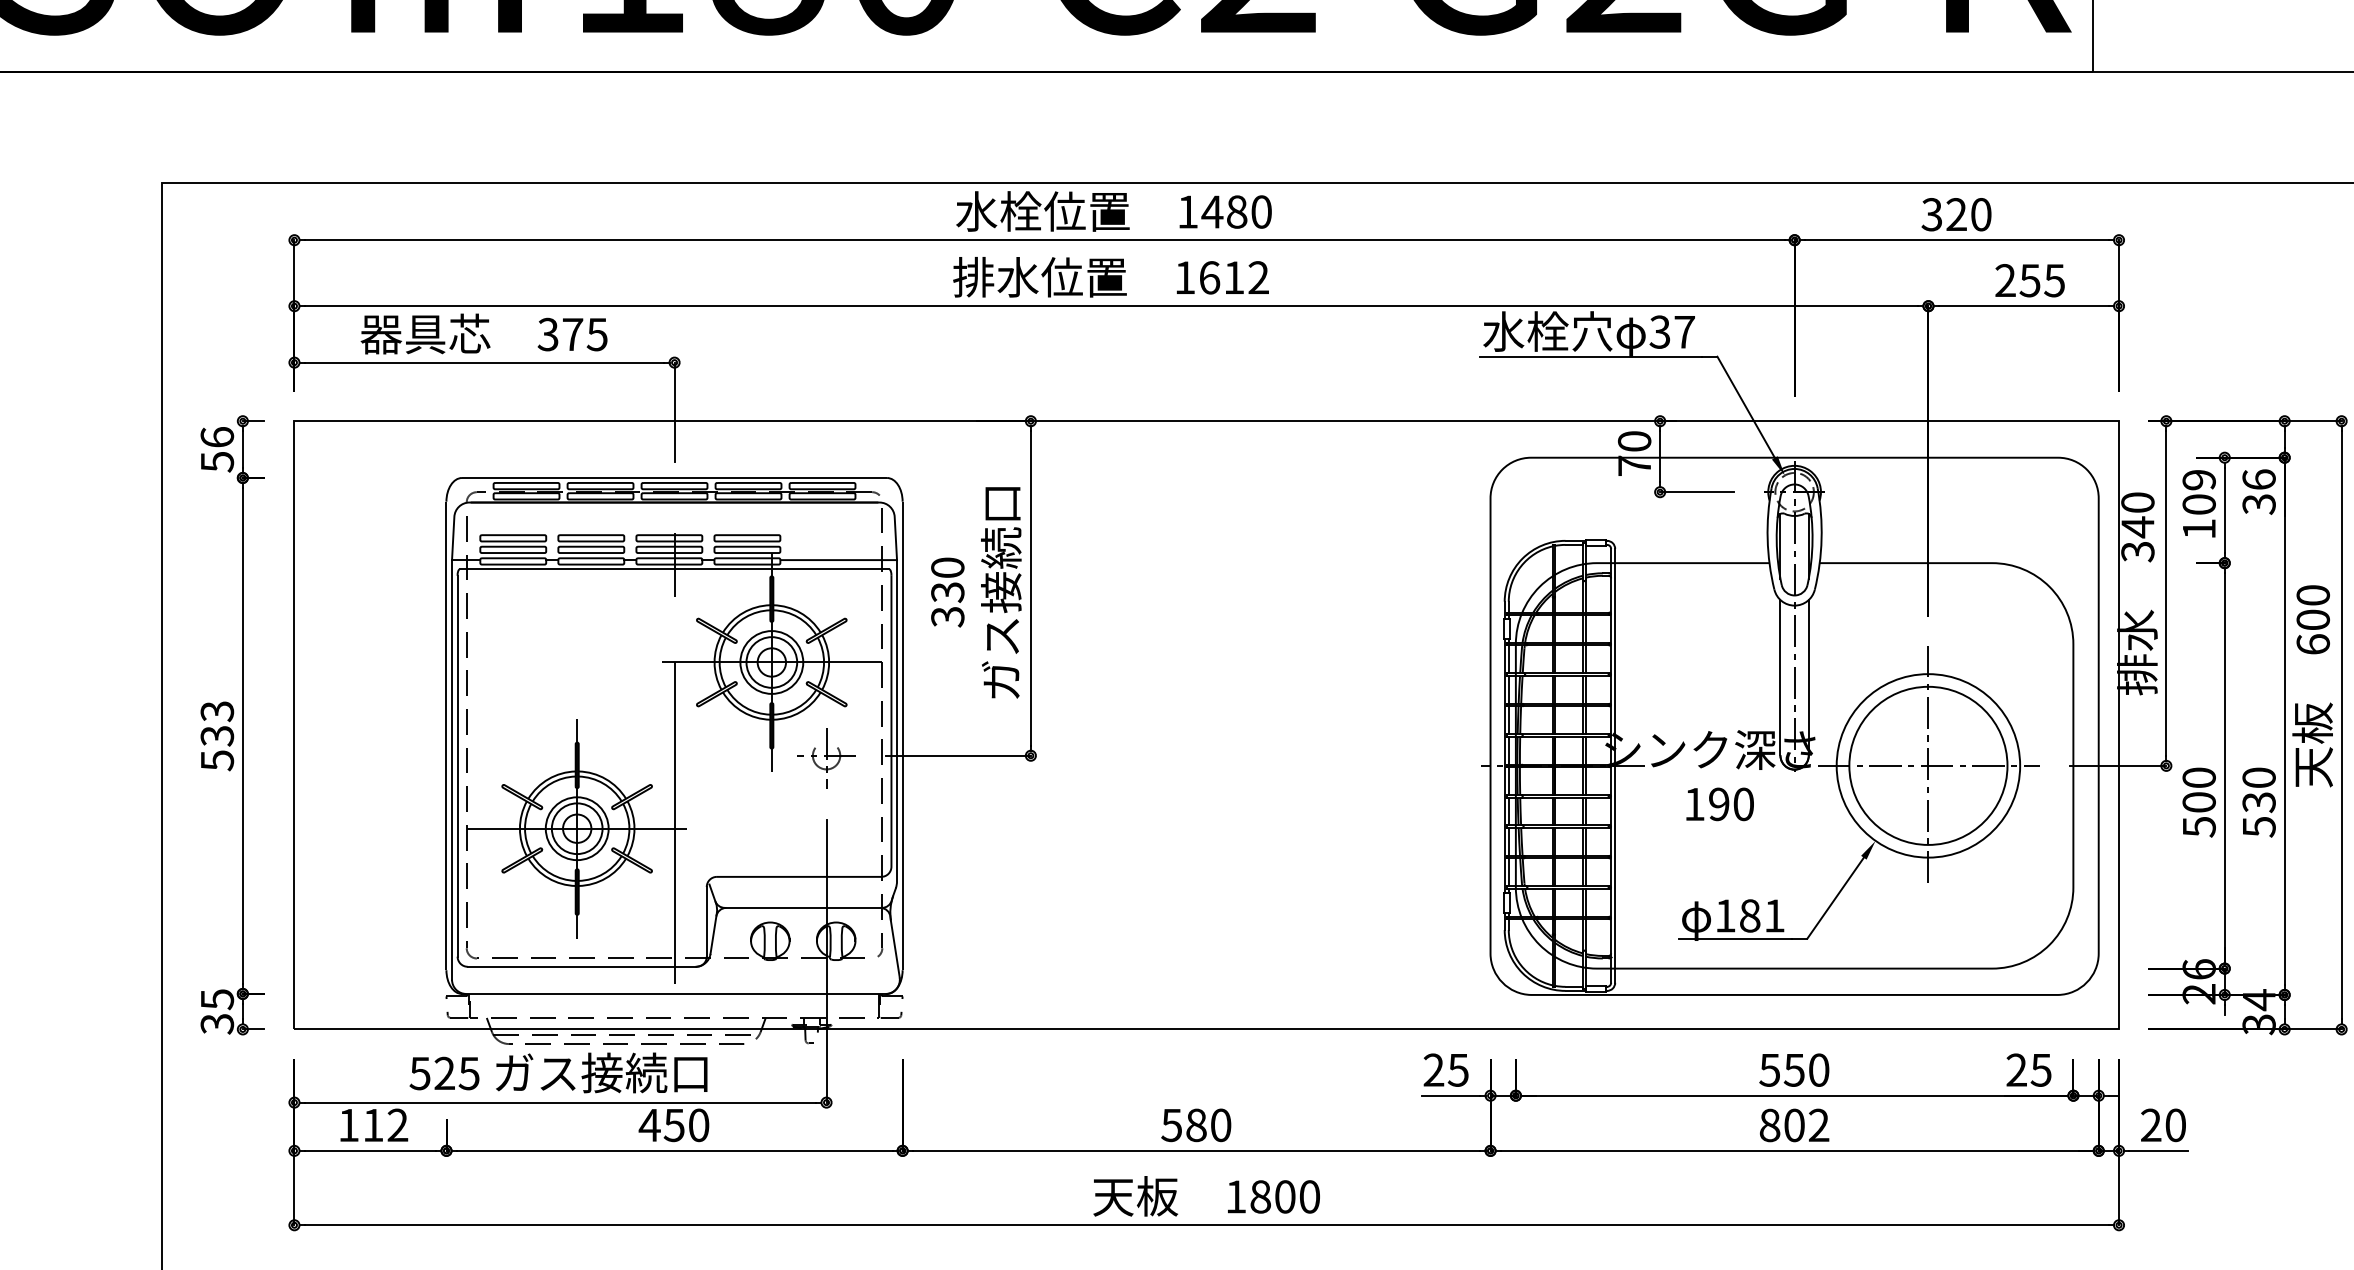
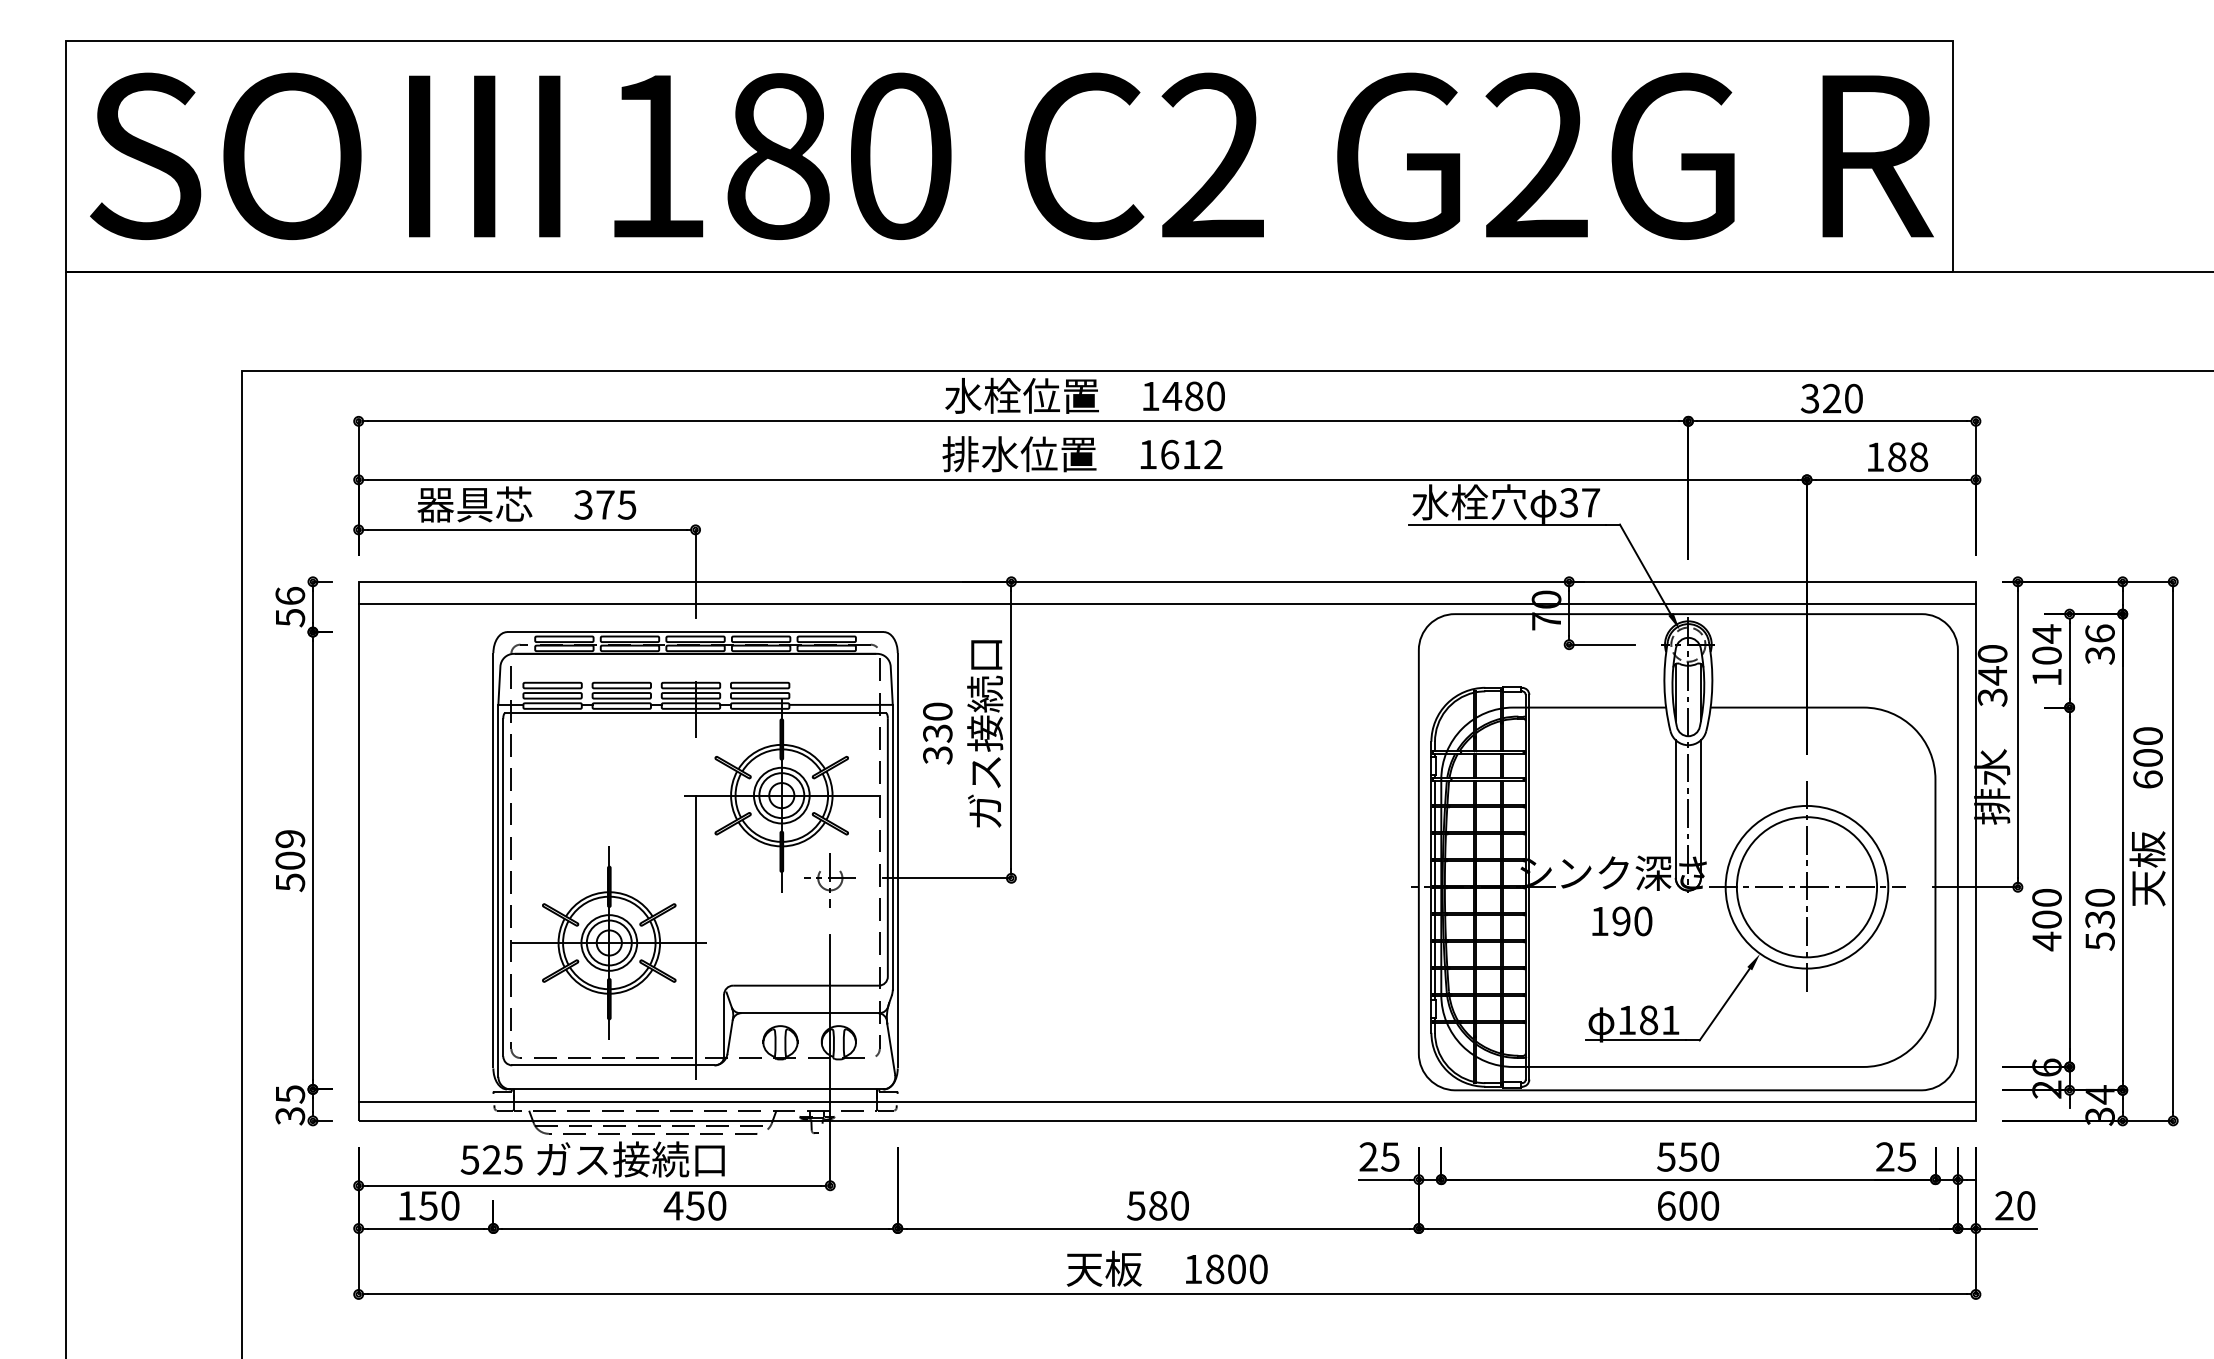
text: (2030, 279) -> (1897, 456), 255 -> 188
line: (1205, 446) -> (1166, 604), added
text: (2198, 479) -> (2046, 633), 109 -> 104
text: (217, 724) -> (290, 850), 533 -> 509
text: (2198, 827) -> (2046, 941), 500 -> 400
line: (1205, 1008) -> (1166, 1102), added
text: (385, 1124) -> (439, 1205), 112 -> 150
text: (1794, 1124) -> (1688, 1205), 802 -> 600

